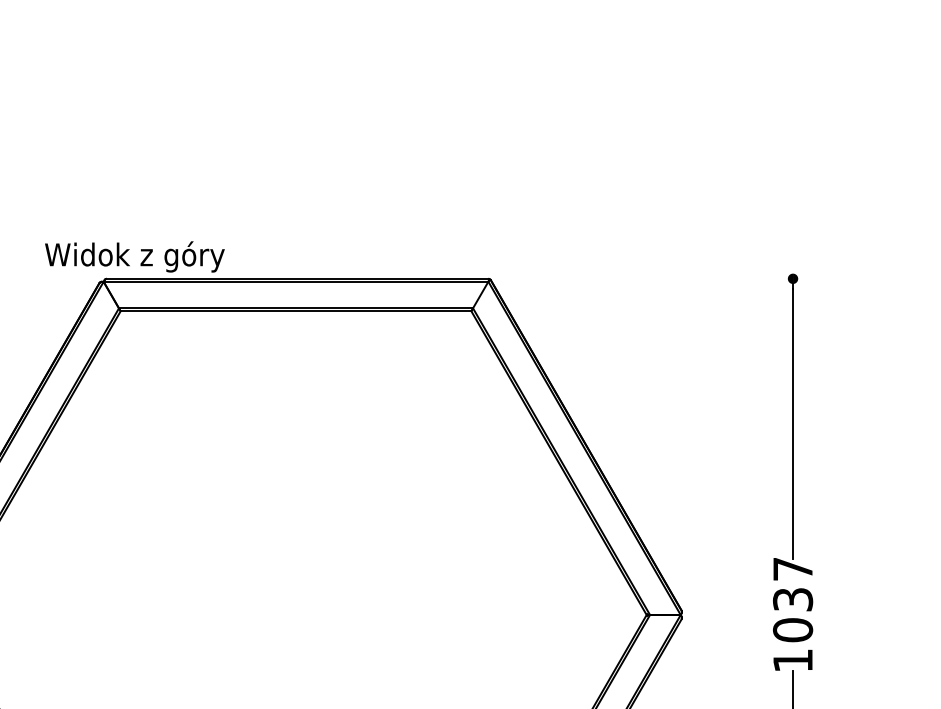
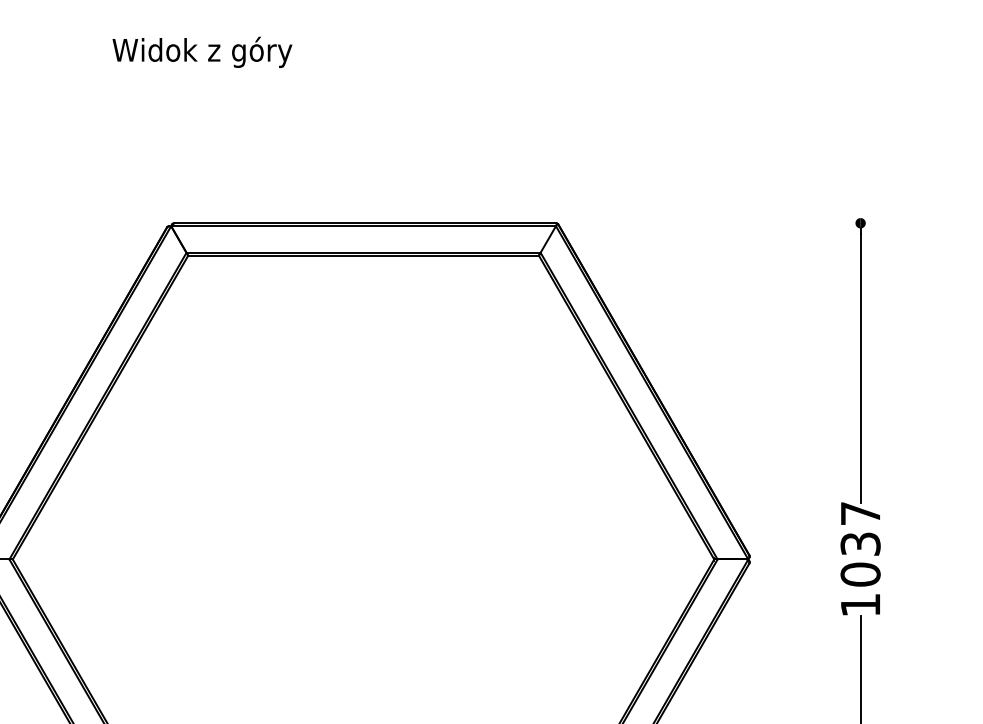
text: (134, 256) -> (202, 51), moved

